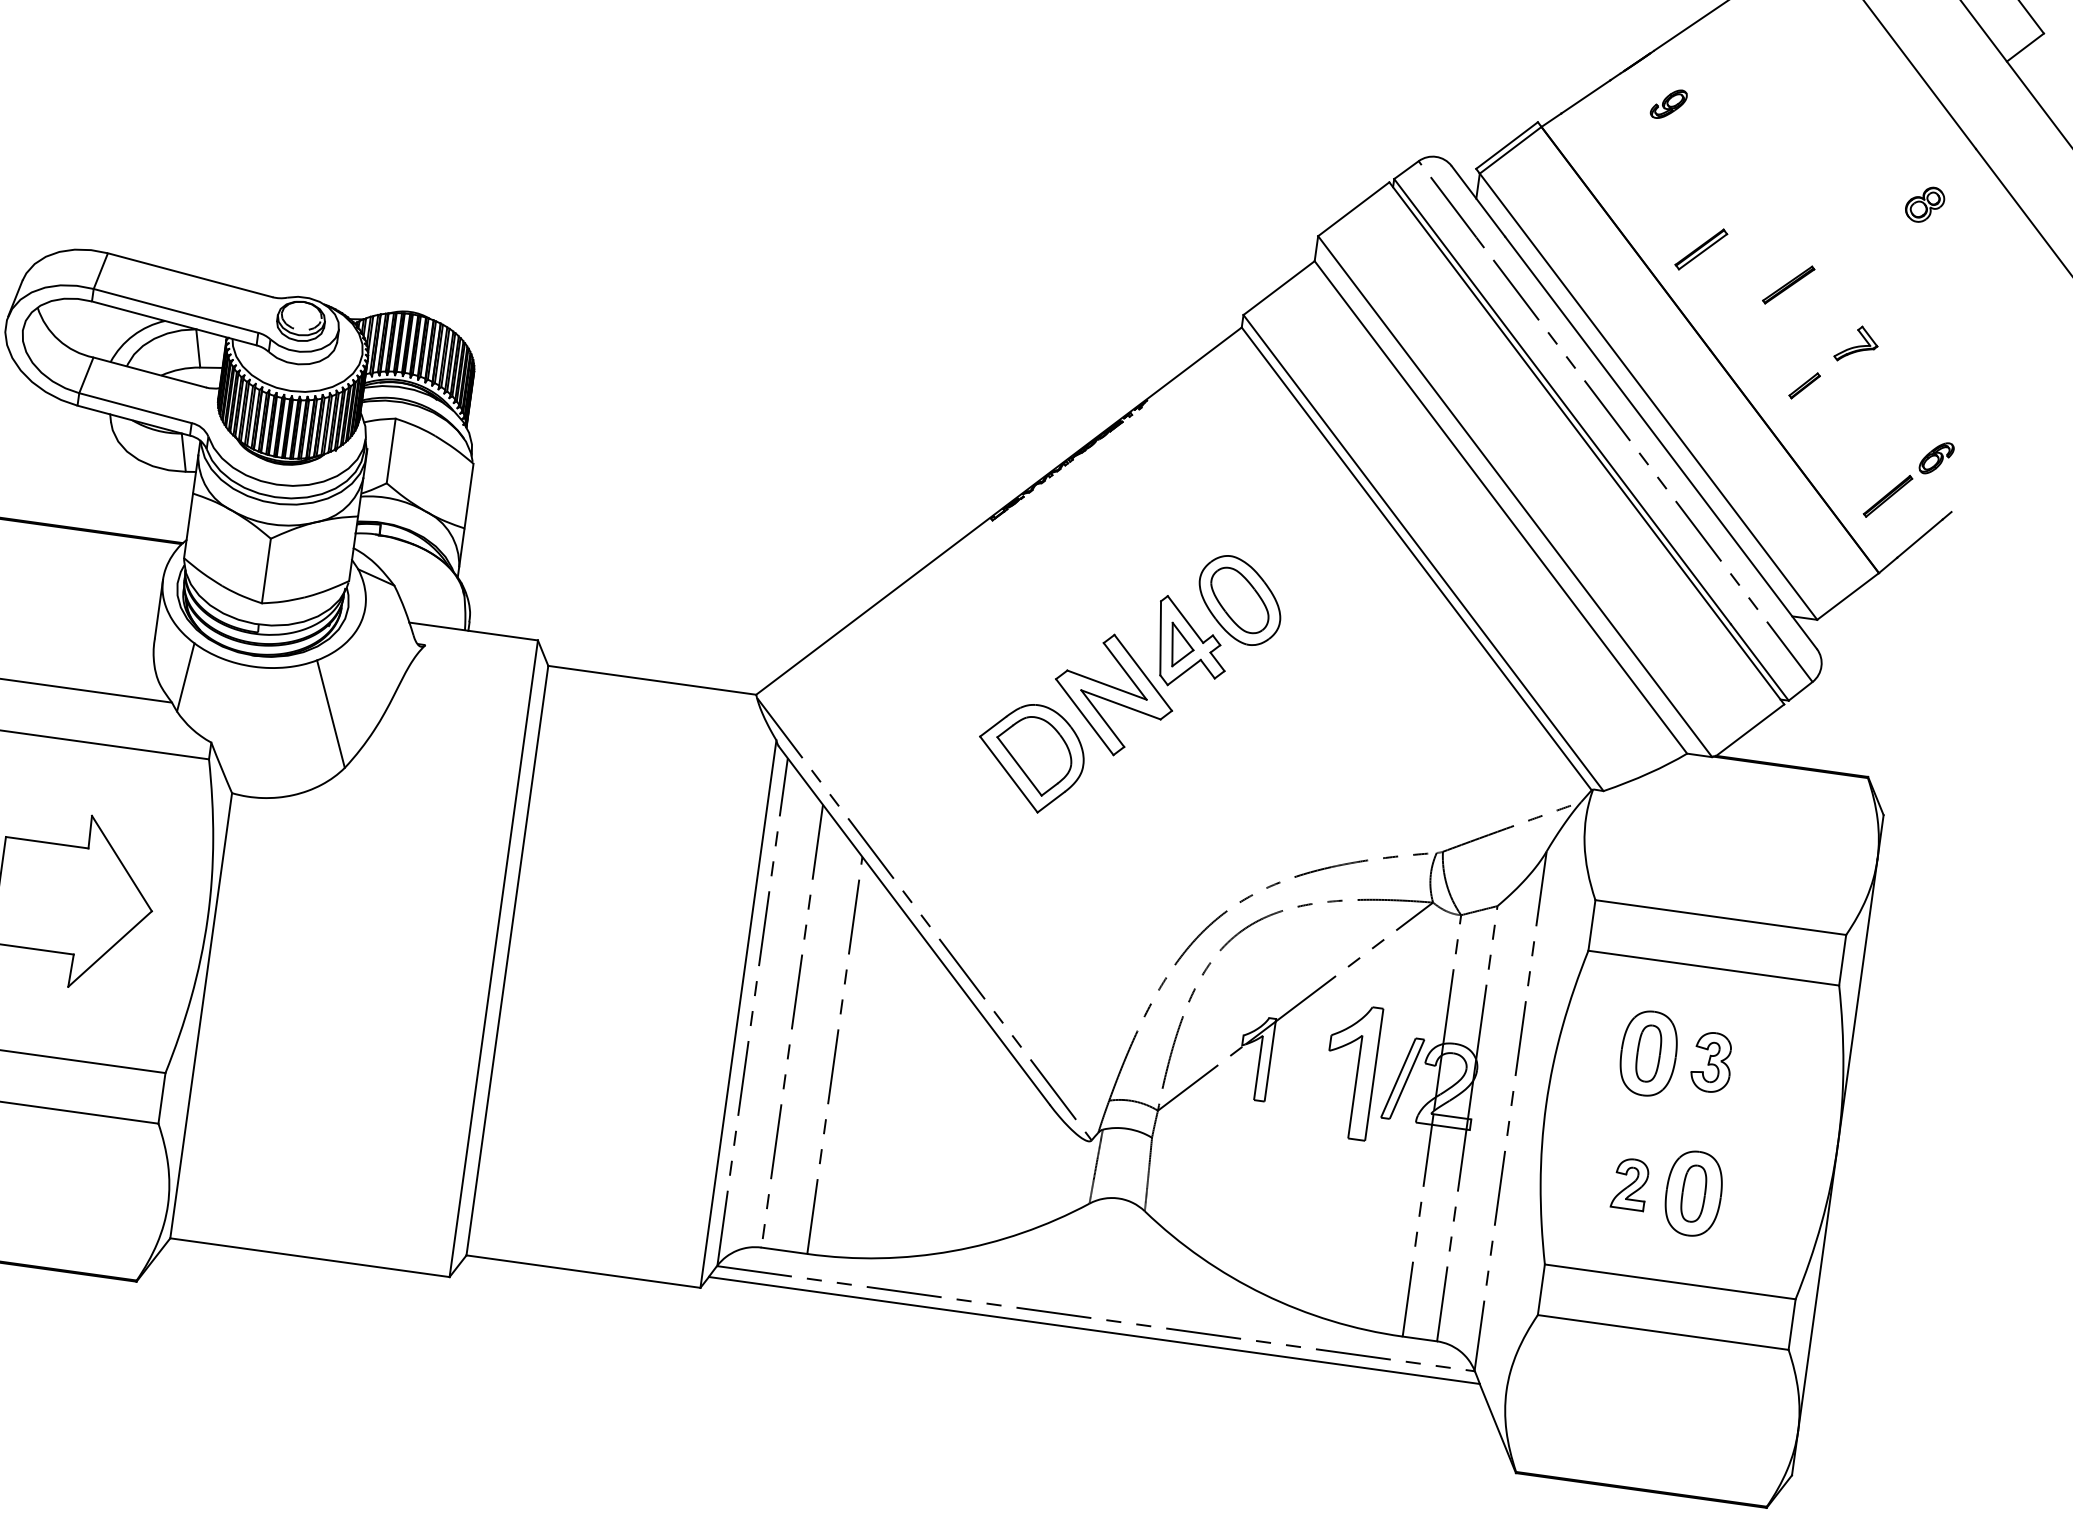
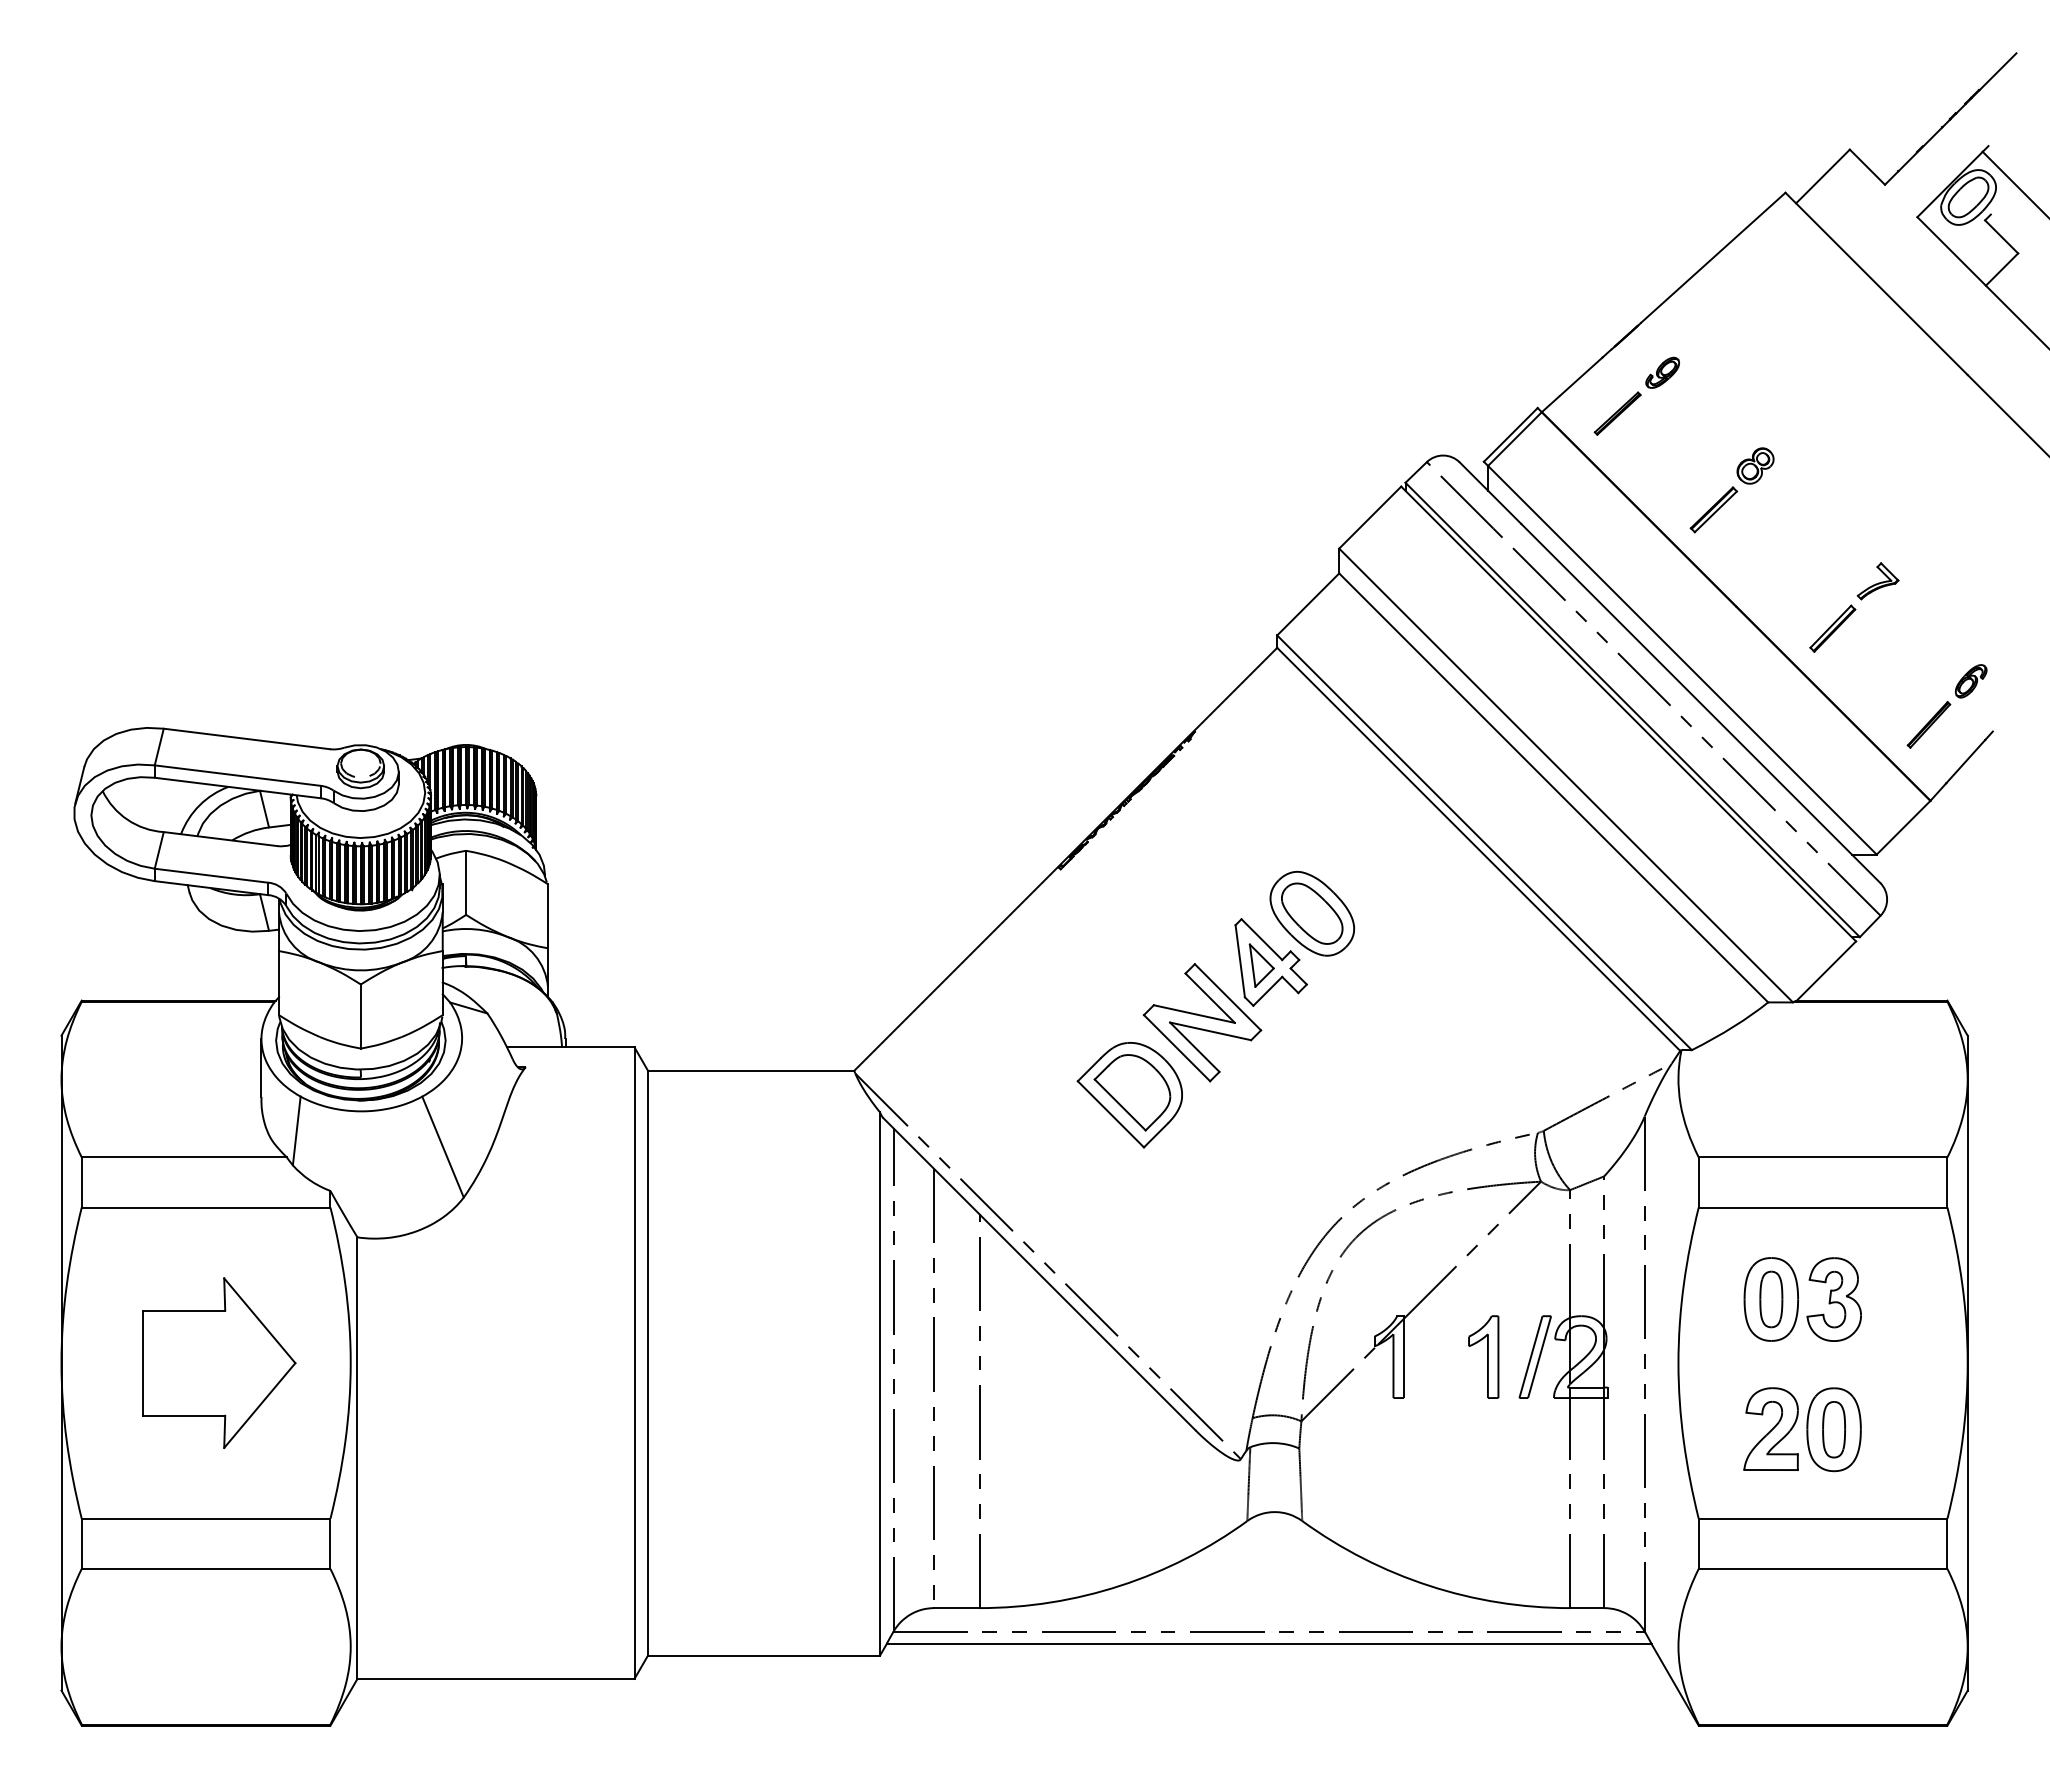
part: (1925, 204) -> (1755, 465), moved
part: (1788, 284) -> (1617, 413), moved
part: (1804, 385) -> (1832, 628), size x1.67
part: (1711, 1062) -> (1833, 1299), size x1.43
part: (1350, 1070) -> (1483, 1356), size x0.62
part: (1629, 1183) -> (1770, 1428), size x1.67

